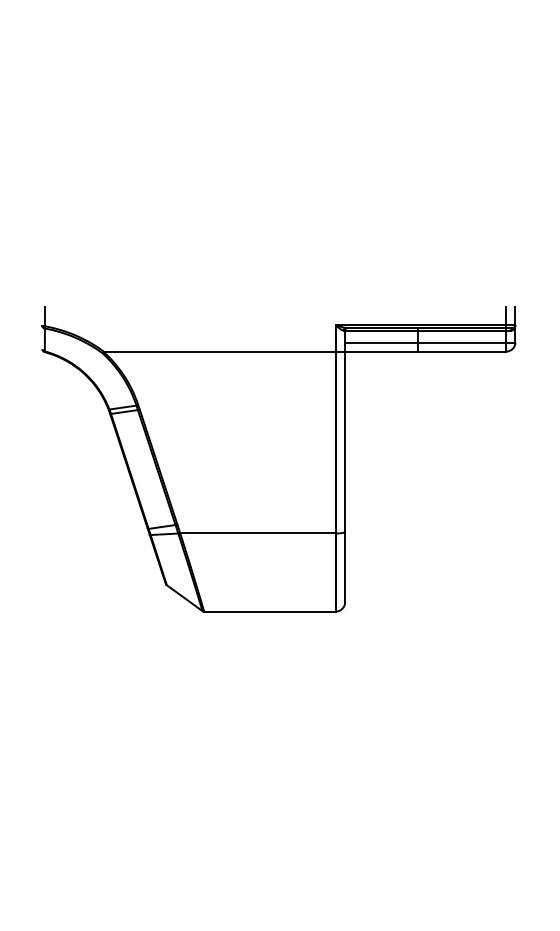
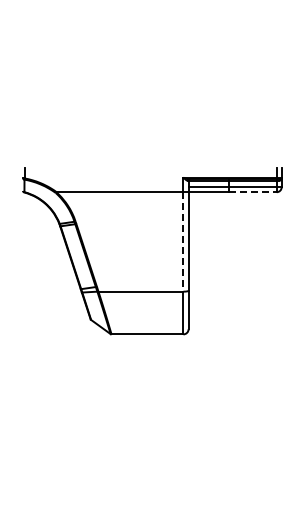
line: (463, 352) -> (253, 192), solid -> dashed
line: (335, 441) -> (183, 241), solid -> dashed

